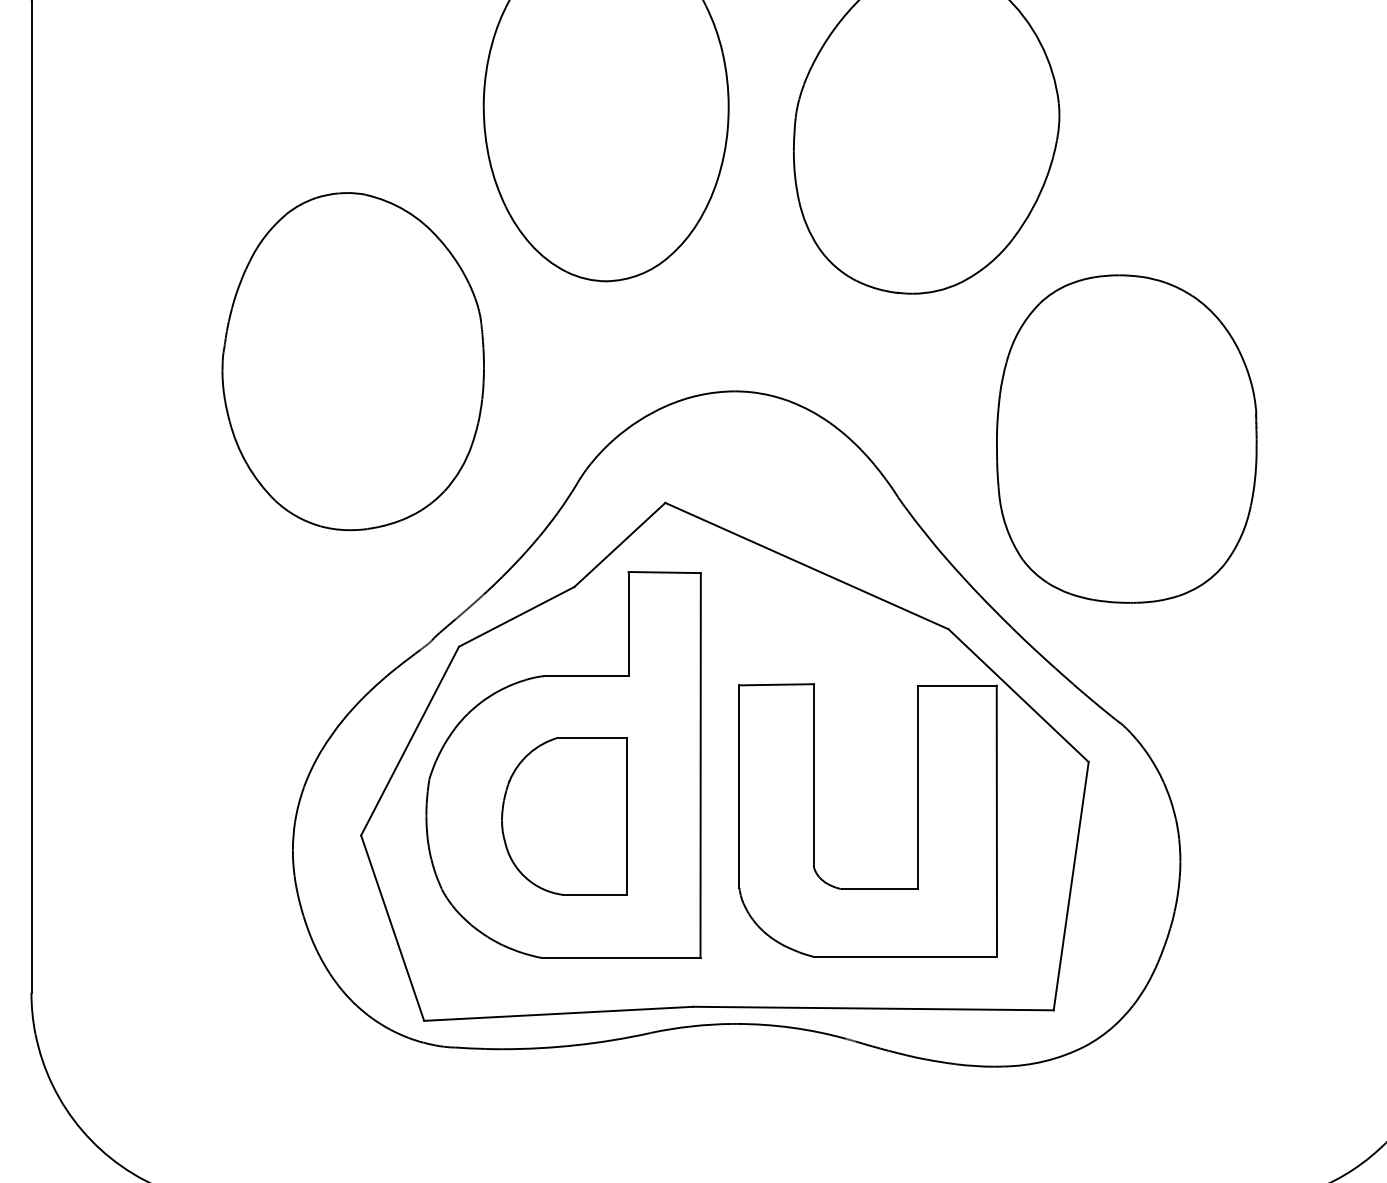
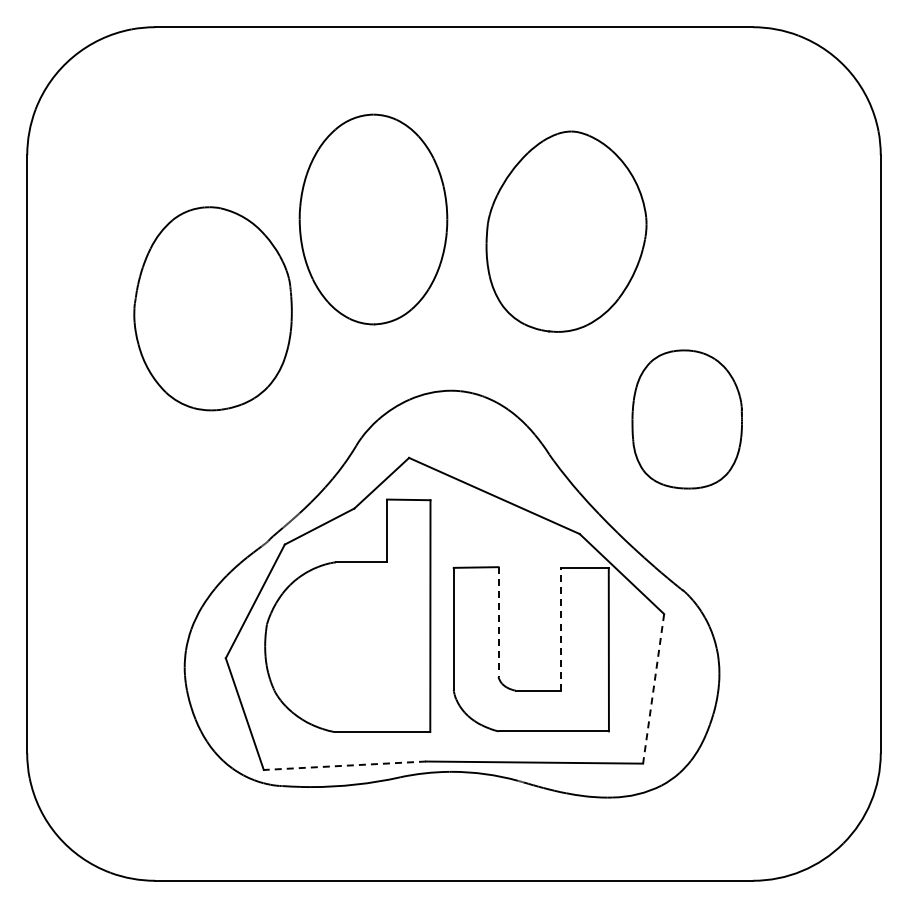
part: (352, 361) -> (212, 308), moved
part: (1127, 439) -> (687, 419), size x0.7
line: (813, 776) -> (498, 622), solid -> dashed
line: (918, 786) -> (561, 628), solid -> dashed
part: (563, 815) -> (347, 646), removed
line: (1070, 885) -> (653, 688), solid -> dashed
line: (558, 1013) -> (344, 765), solid -> dashed

